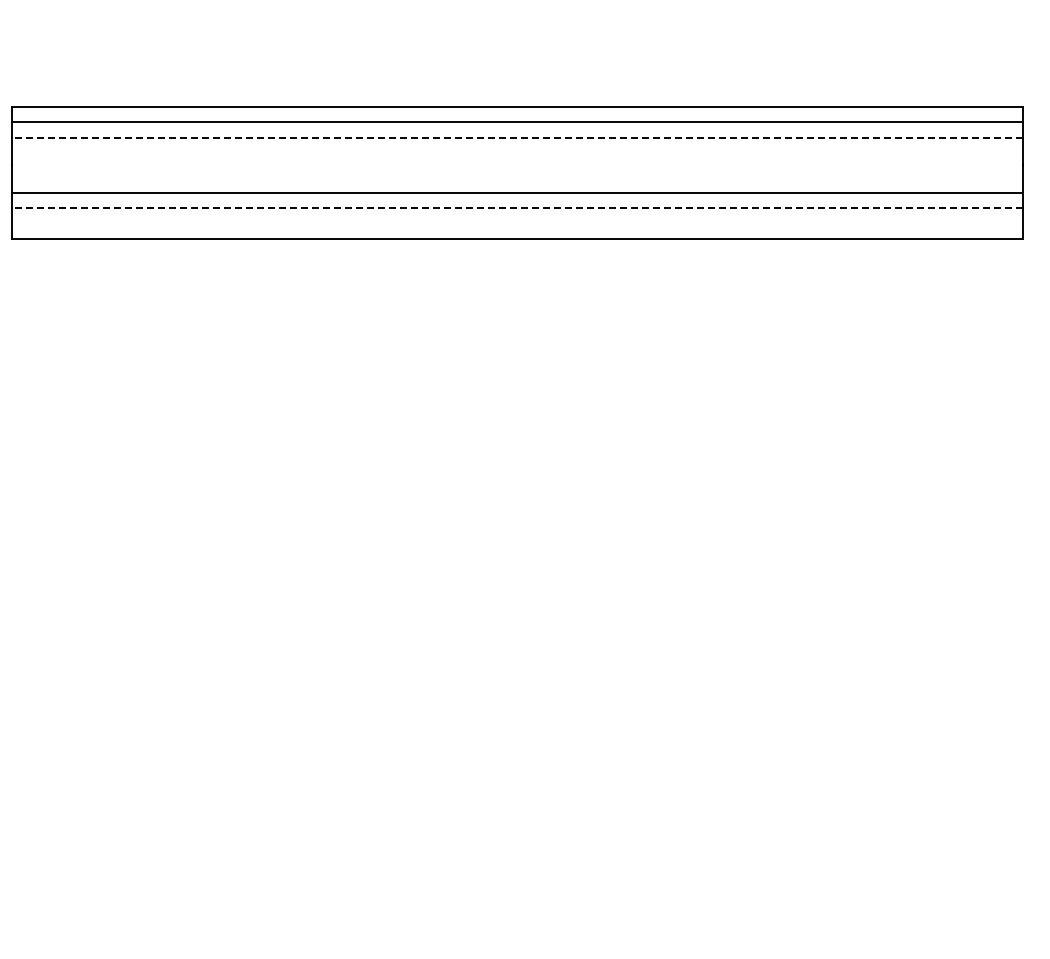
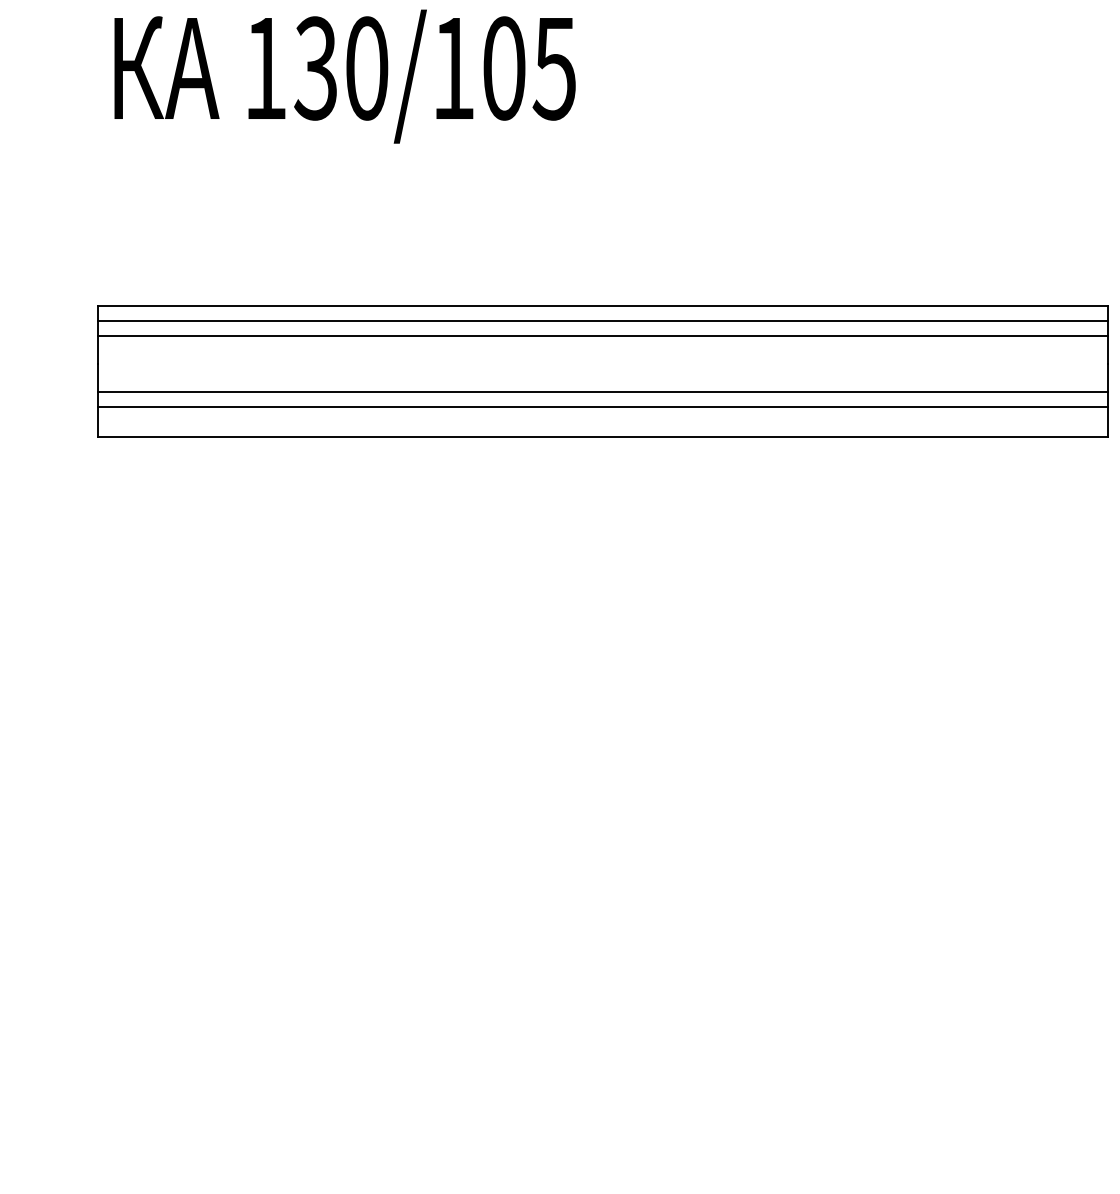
line: (517, 137) -> (602, 336), dashed -> solid
line: (517, 208) -> (602, 407), dashed -> solid

